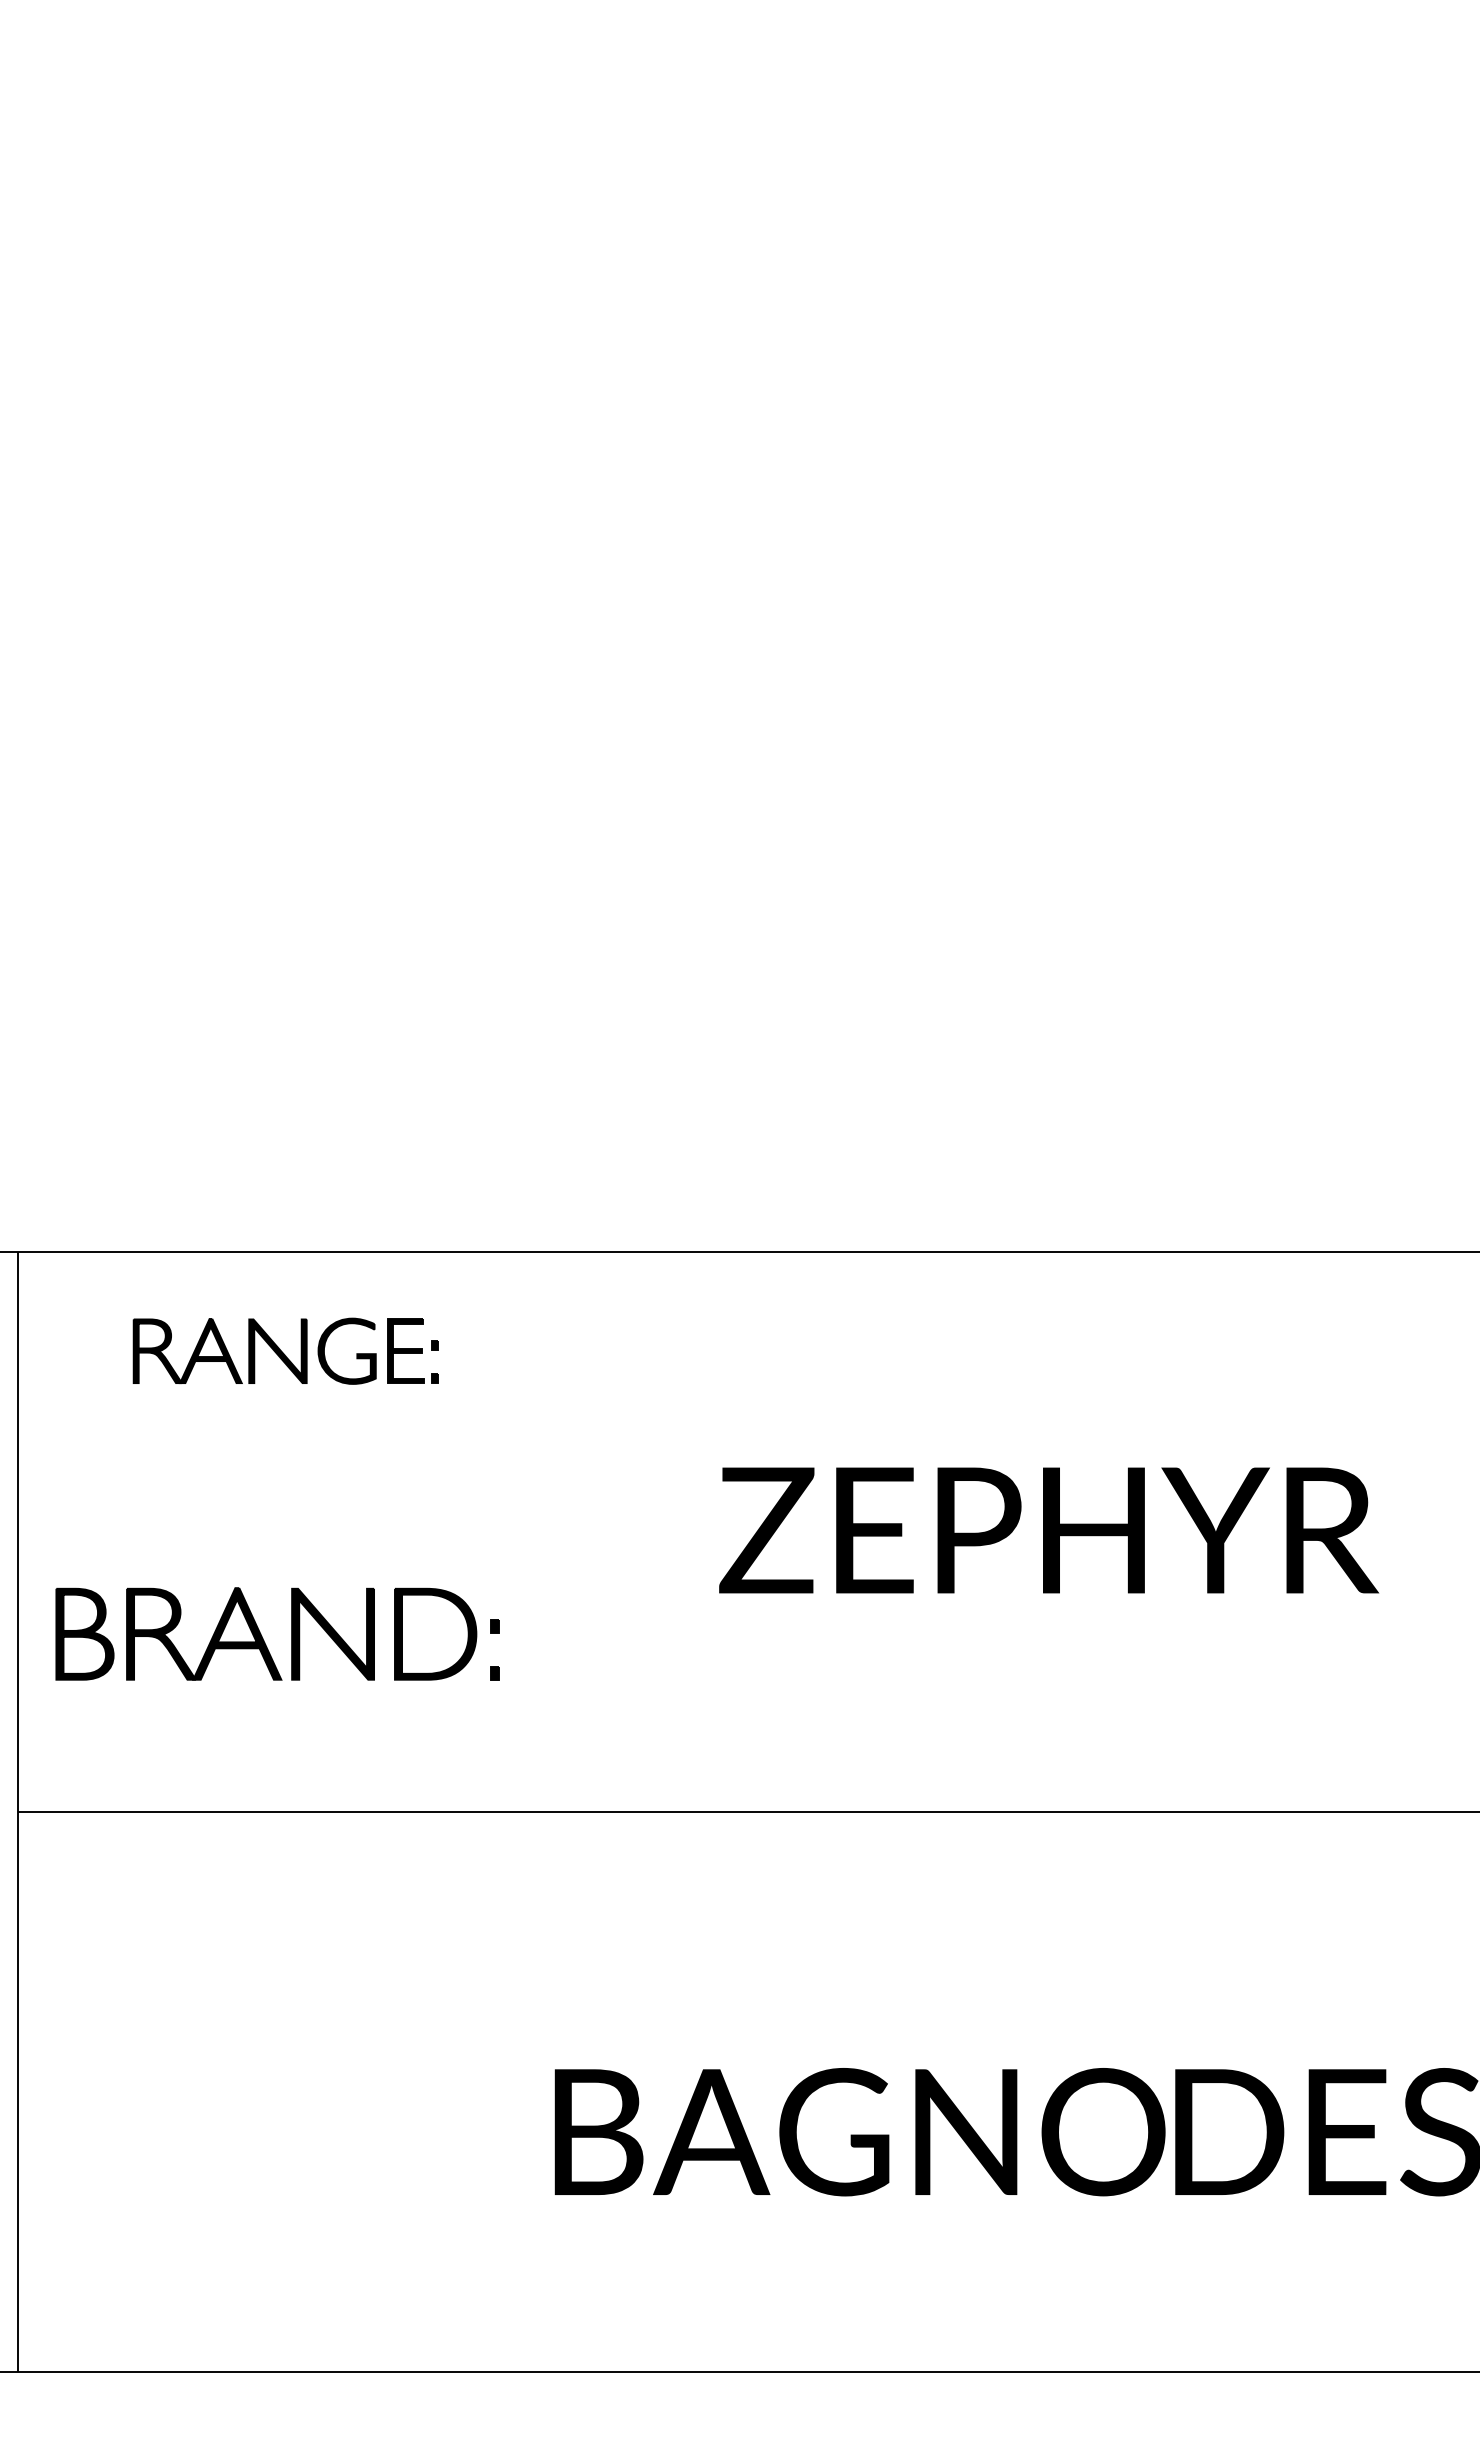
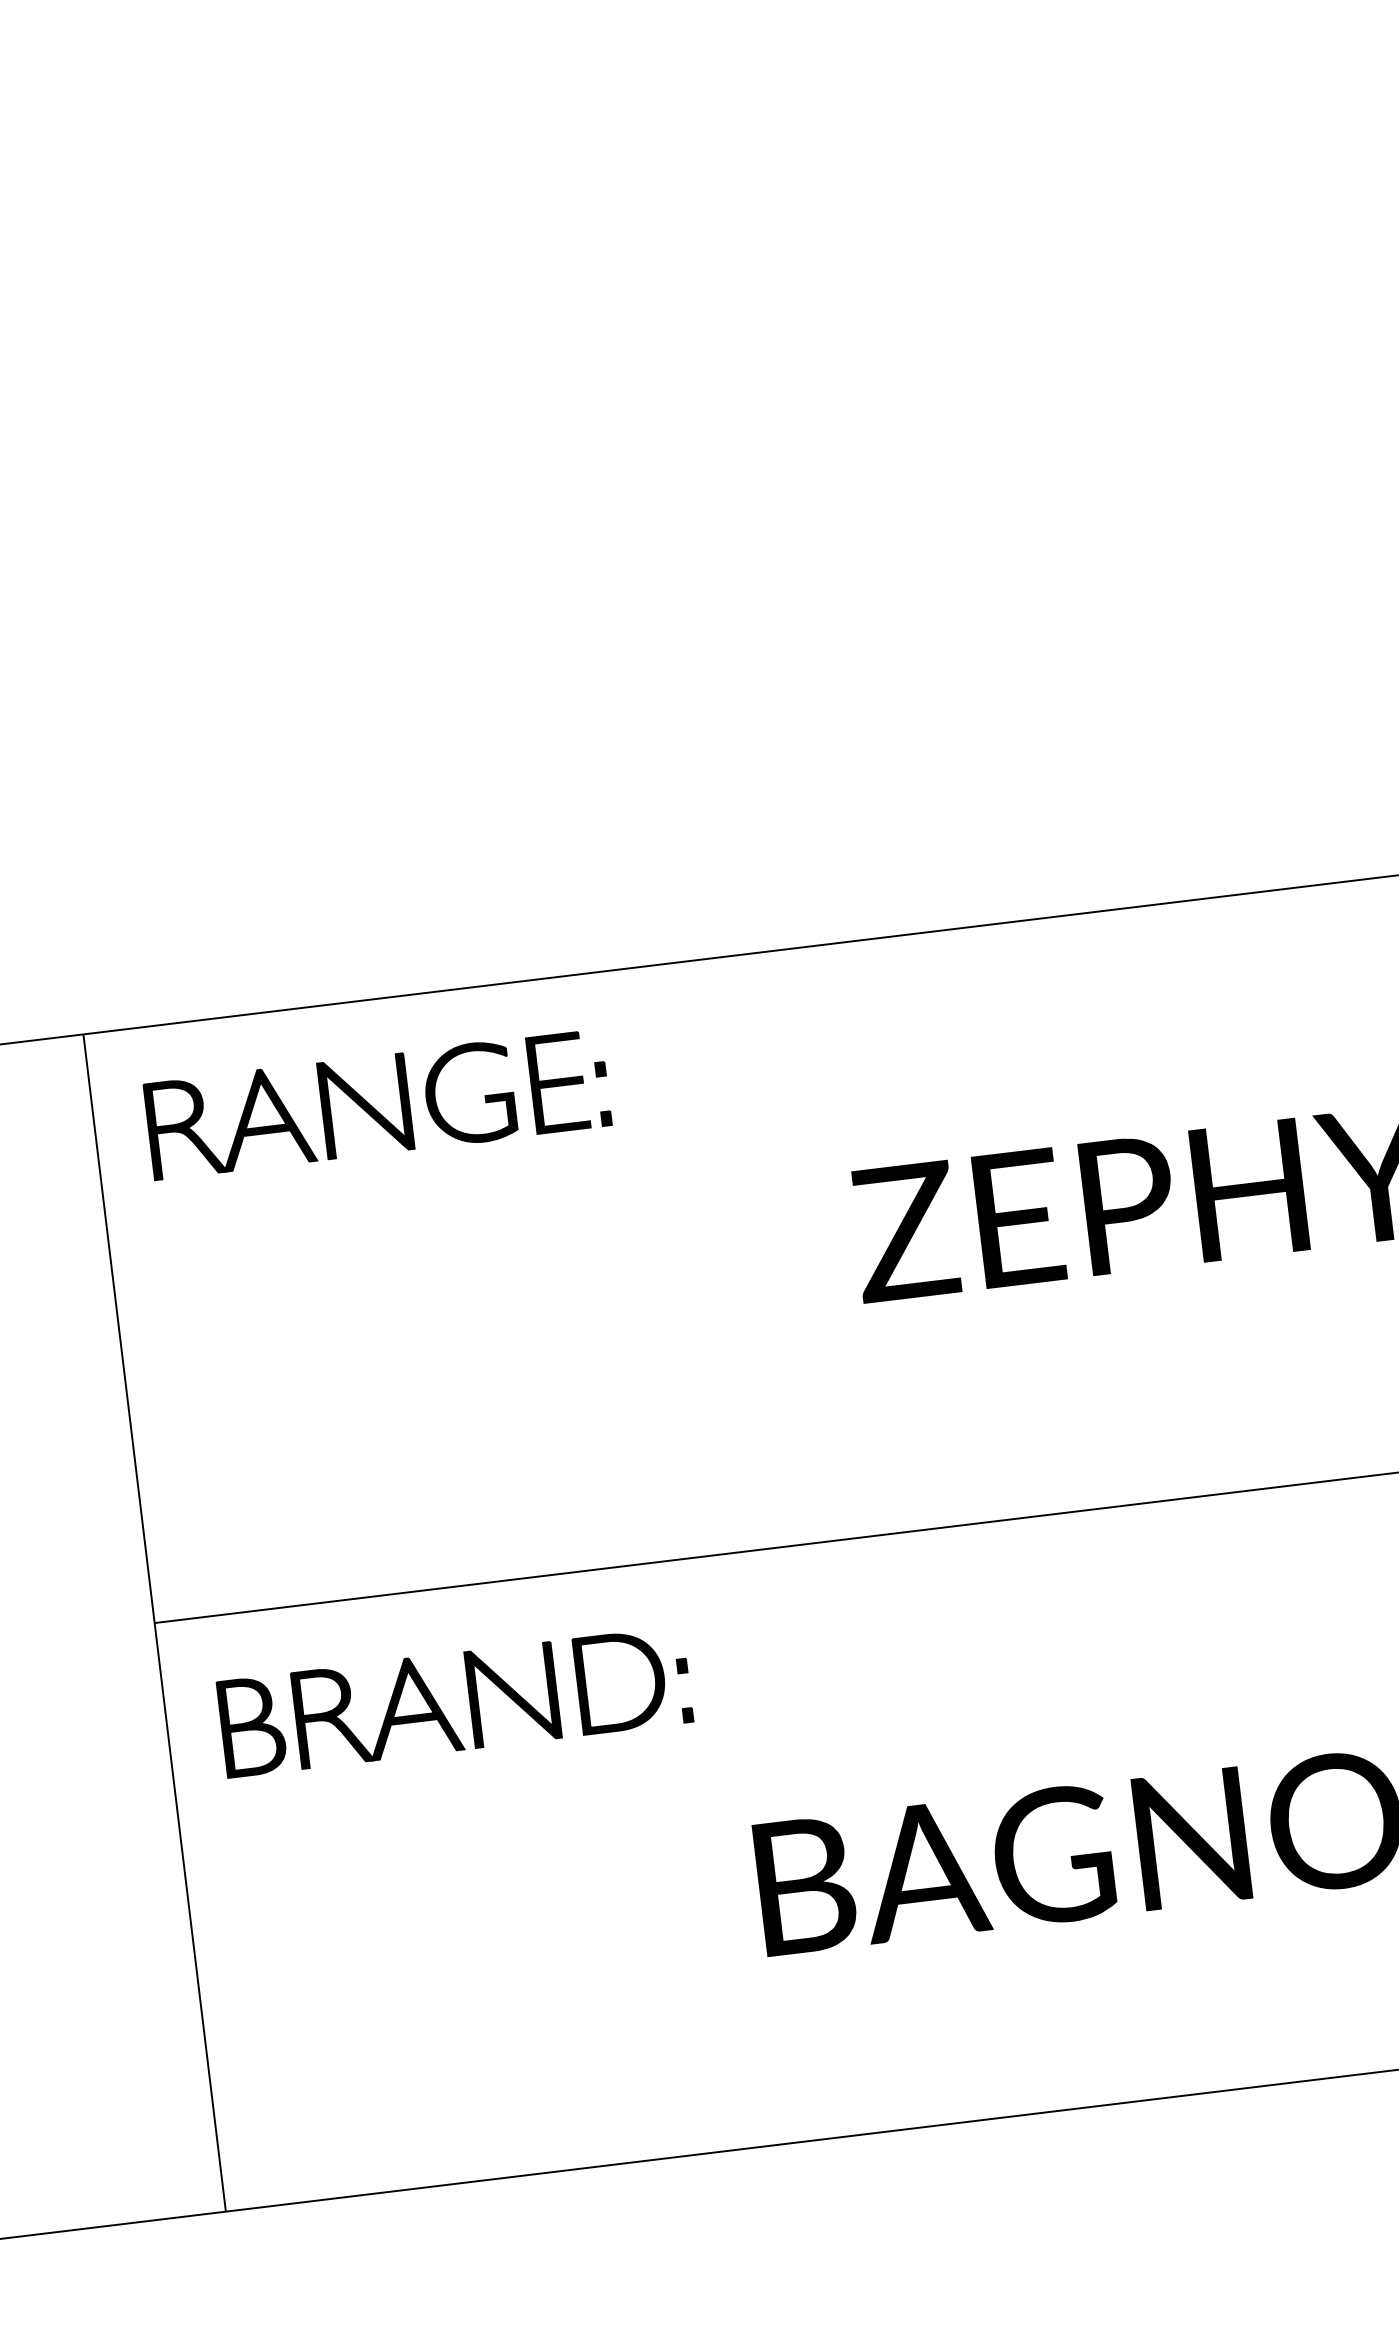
part: (285, 1350) -> (376, 1103), size x1.43
part: (291, 1633) -> (469, 1699), moved

